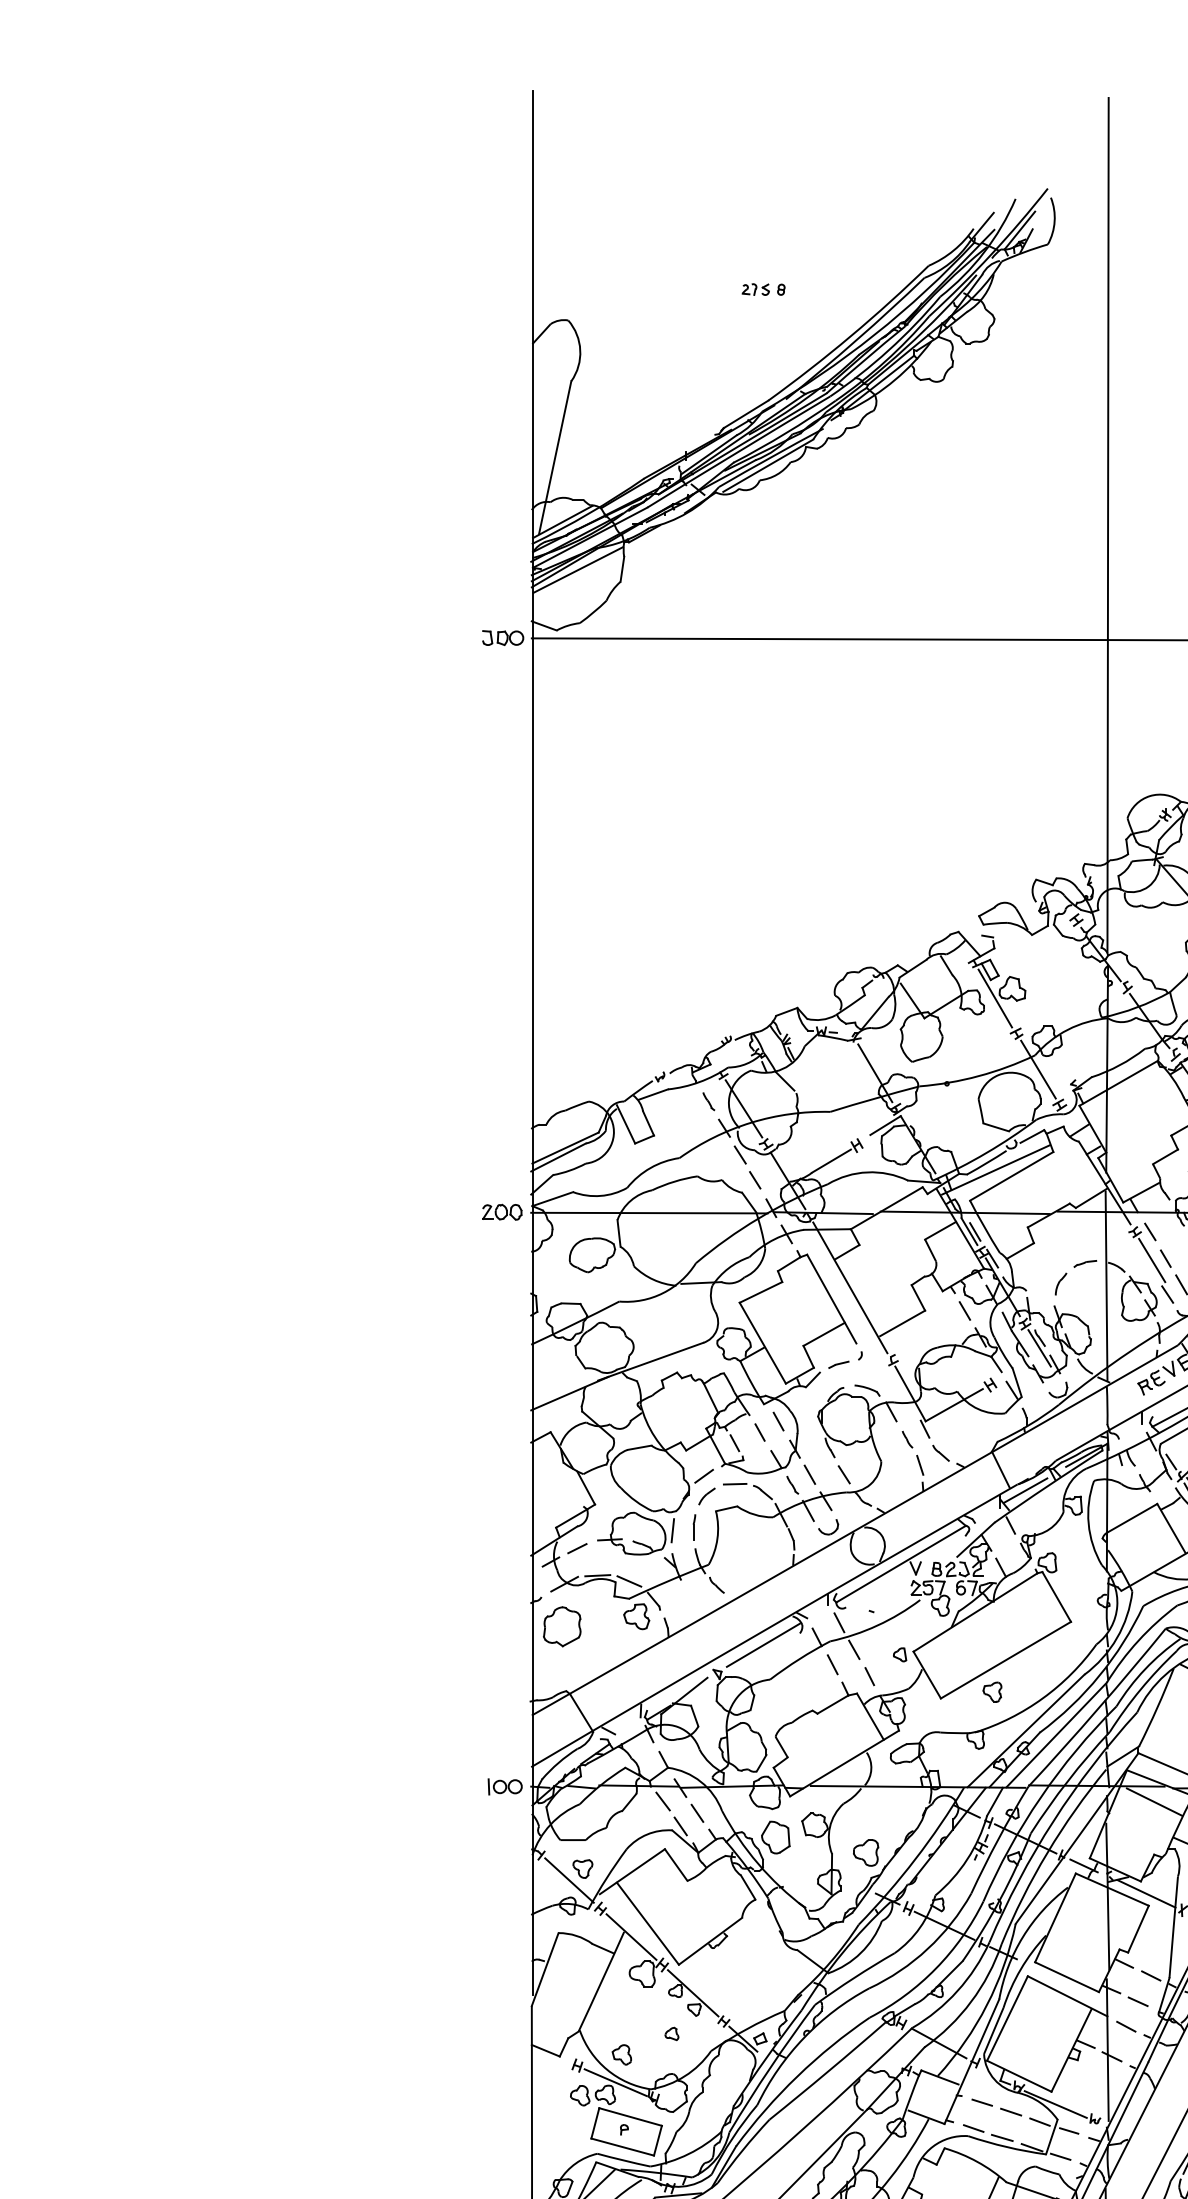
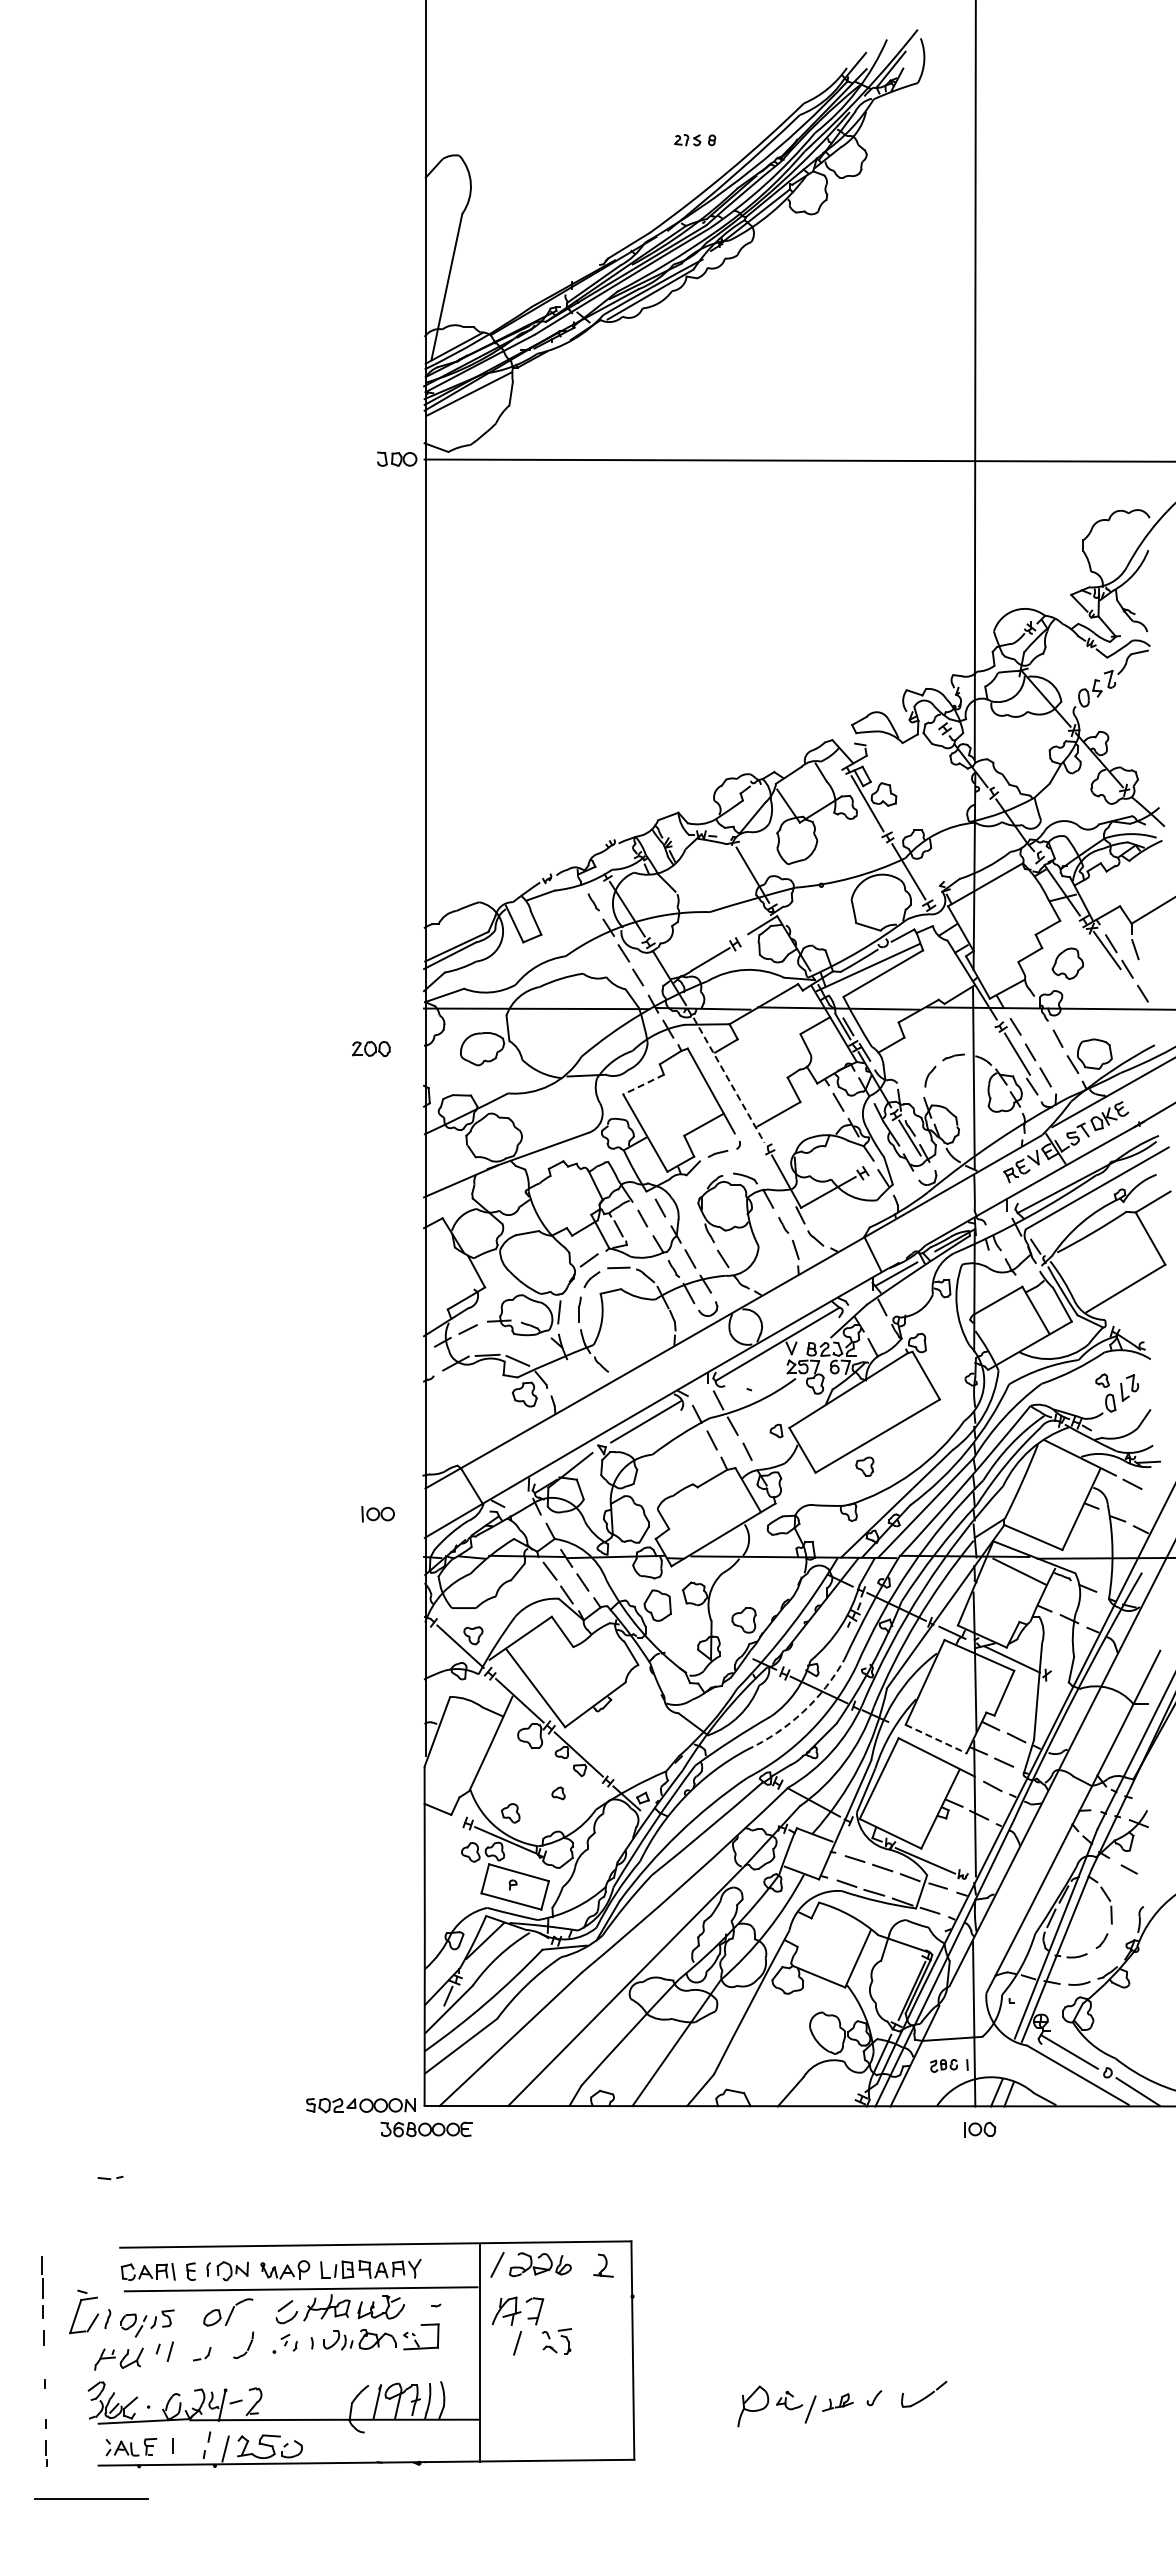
part: (763, 289) -> (695, 140), moved
part: (502, 1212) -> (371, 1049), moved
line: (850, 1288) -> (729, 1080), solid -> dashed
line: (760, 1292) -> (643, 1084), solid -> dashed
part: (562, 1626) -> (453, 1403), removed
part: (504, 1787) -> (377, 1514), moved
arc: (927, 1949) -> (802, 1712), solid -> dashed
line: (1067, 1977) -> (936, 1739), solid -> dashed

